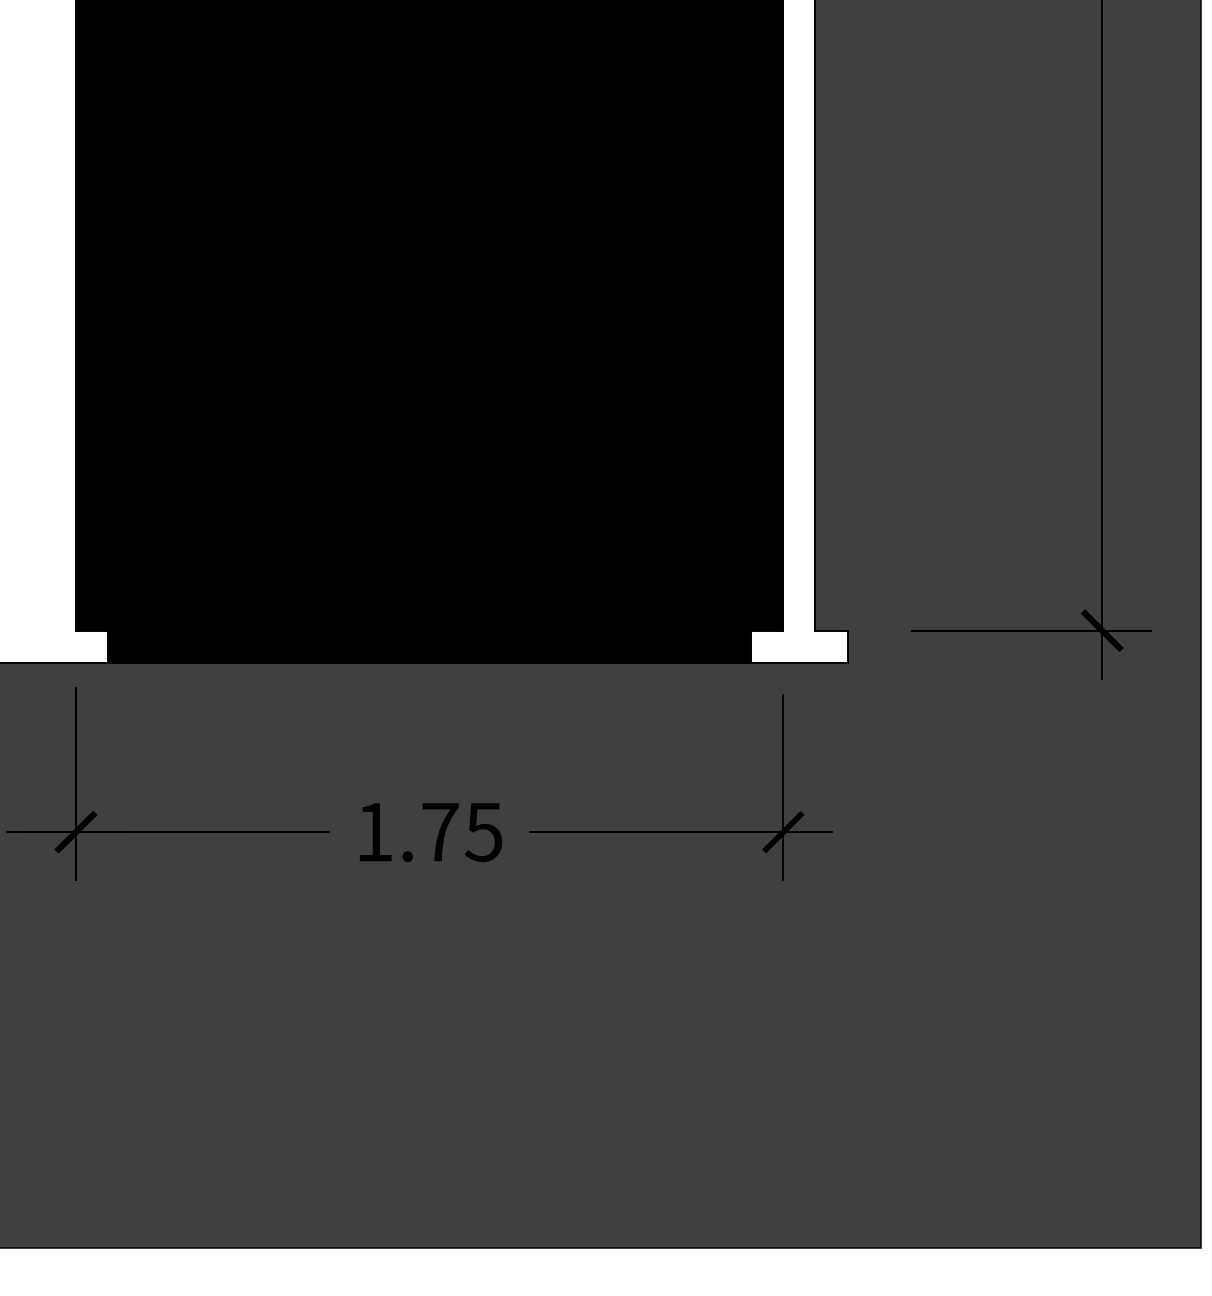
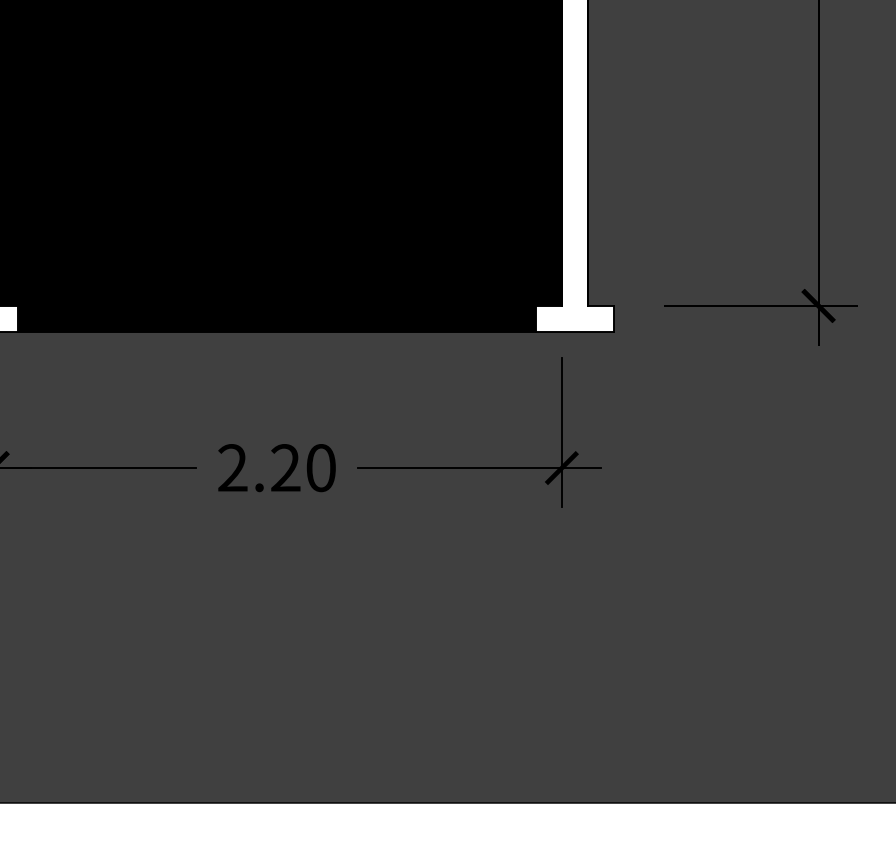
text: (429, 831) -> (277, 467), 1.75 -> 2.20

